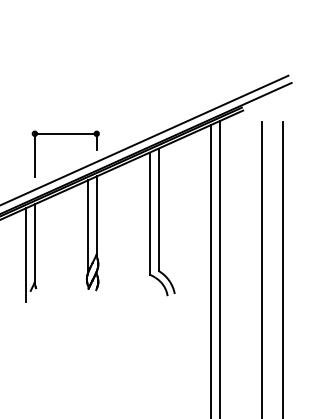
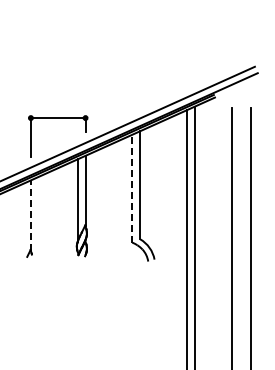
line: (149, 213) -> (132, 188), solid -> dashed
line: (34, 244) -> (30, 215), solid -> dashed
line: (25, 254) -> (22, 224), removed

